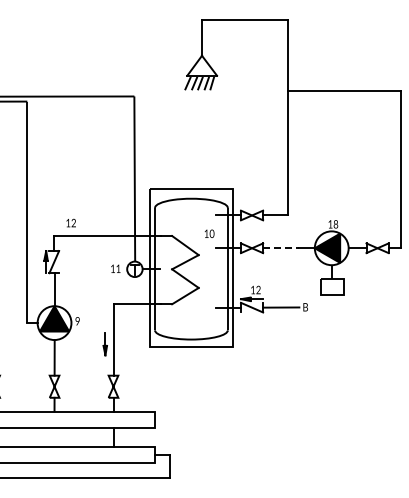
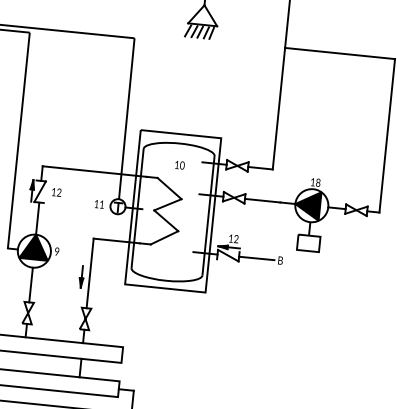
text: (70, 222) -> (56, 191), moved
text: (209, 233) -> (179, 164), moved
line: (281, 248) -> (262, 200), dashed -> solid

